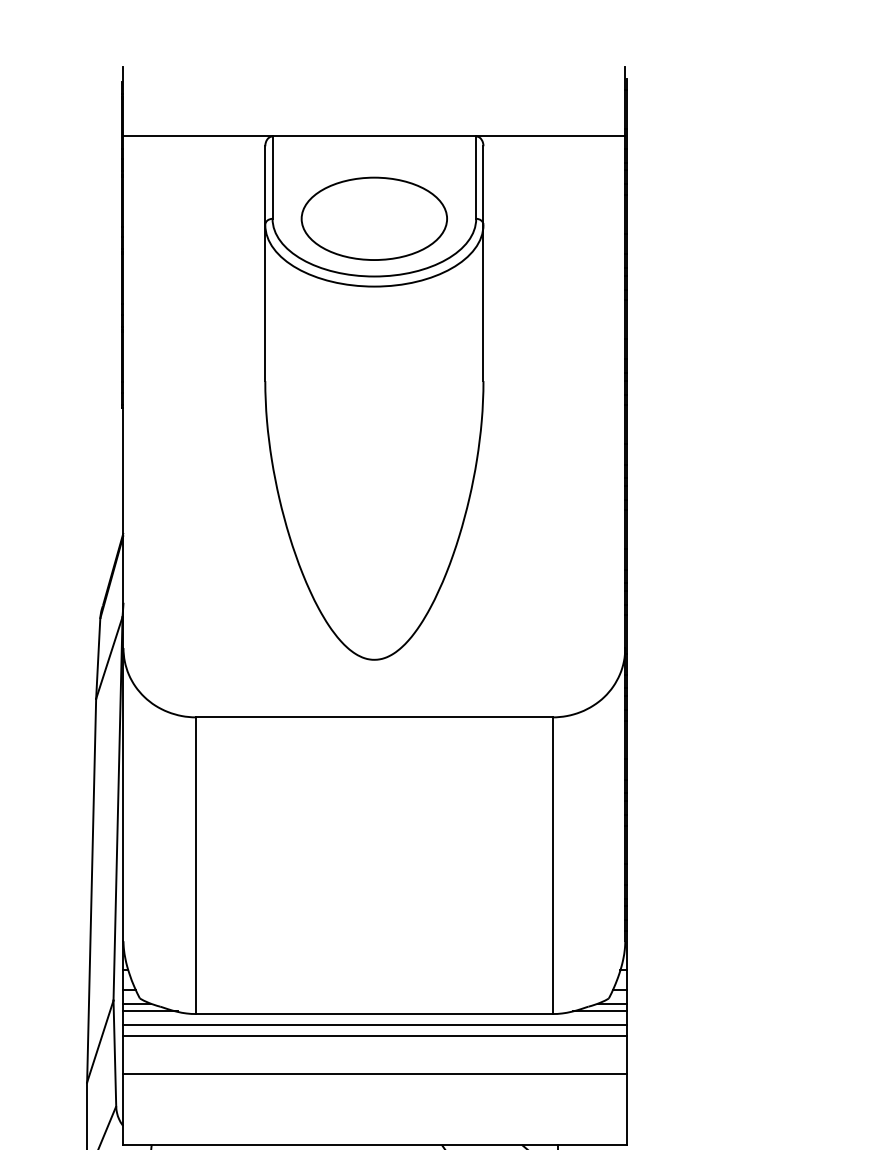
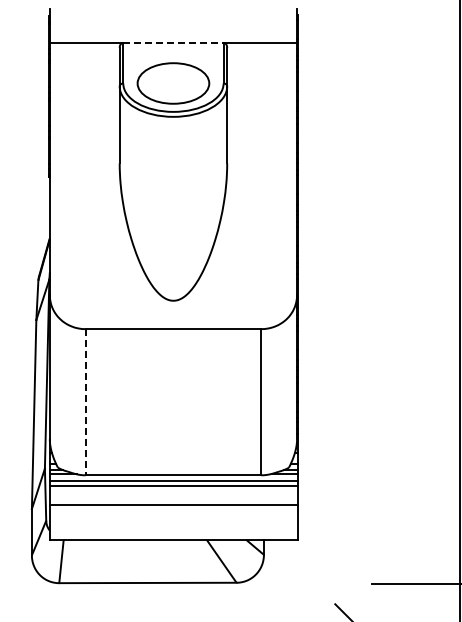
line: (374, 135) -> (173, 42), solid -> dashed
line: (195, 866) -> (85, 402), solid -> dashed

